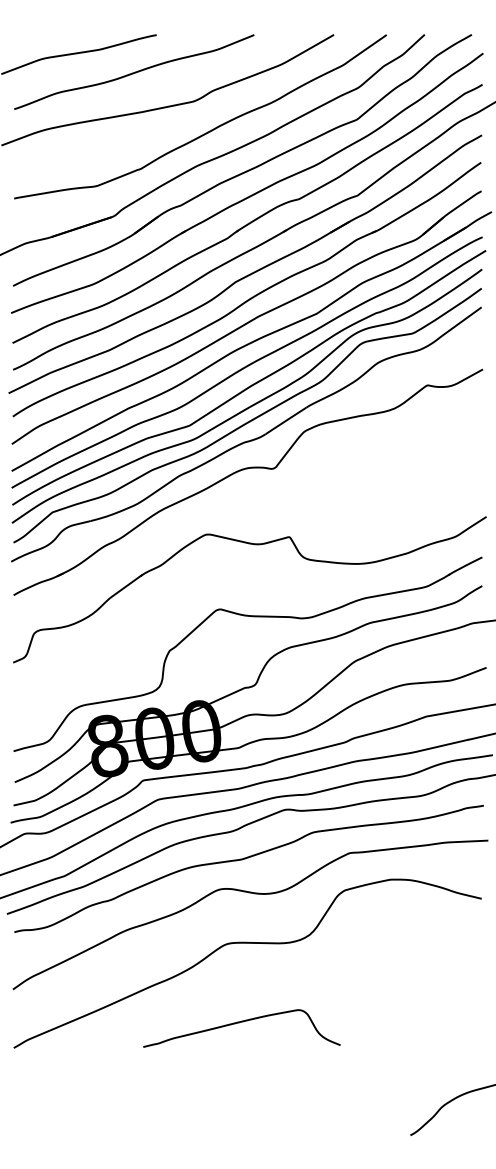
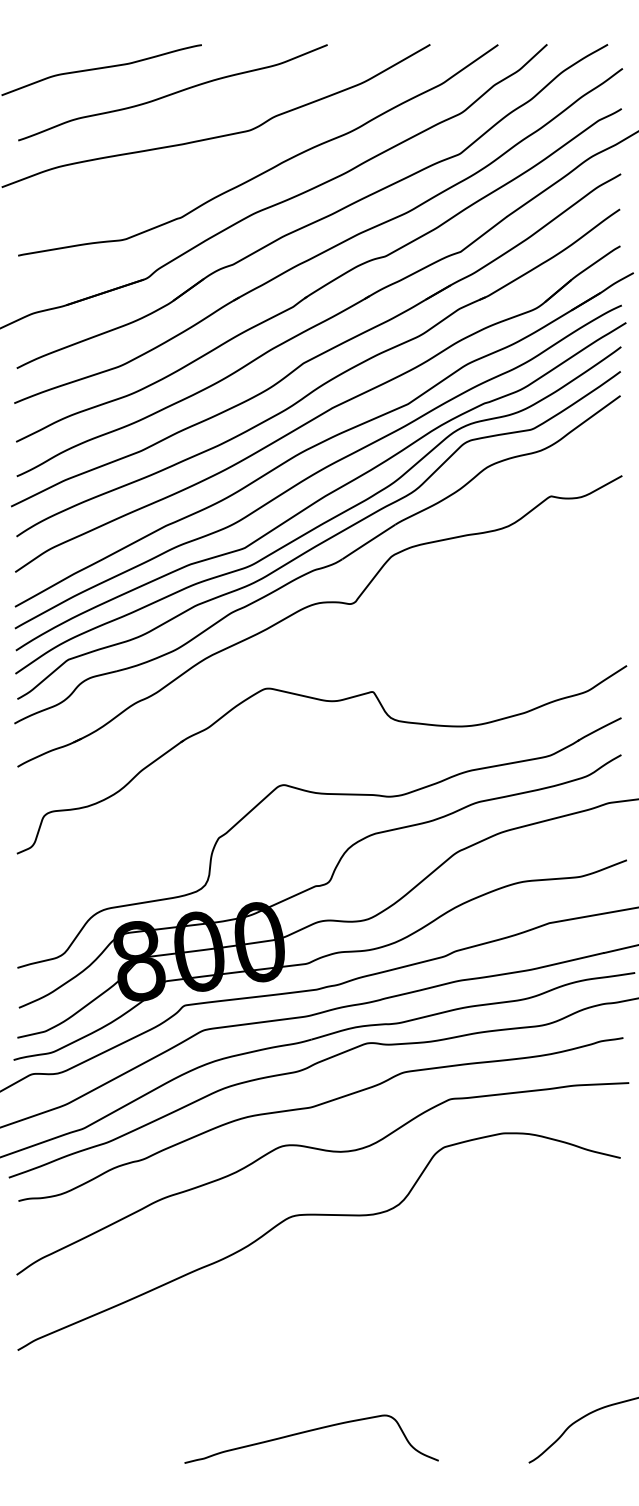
curve: (241, 1022) -> (311, 1431), moved

